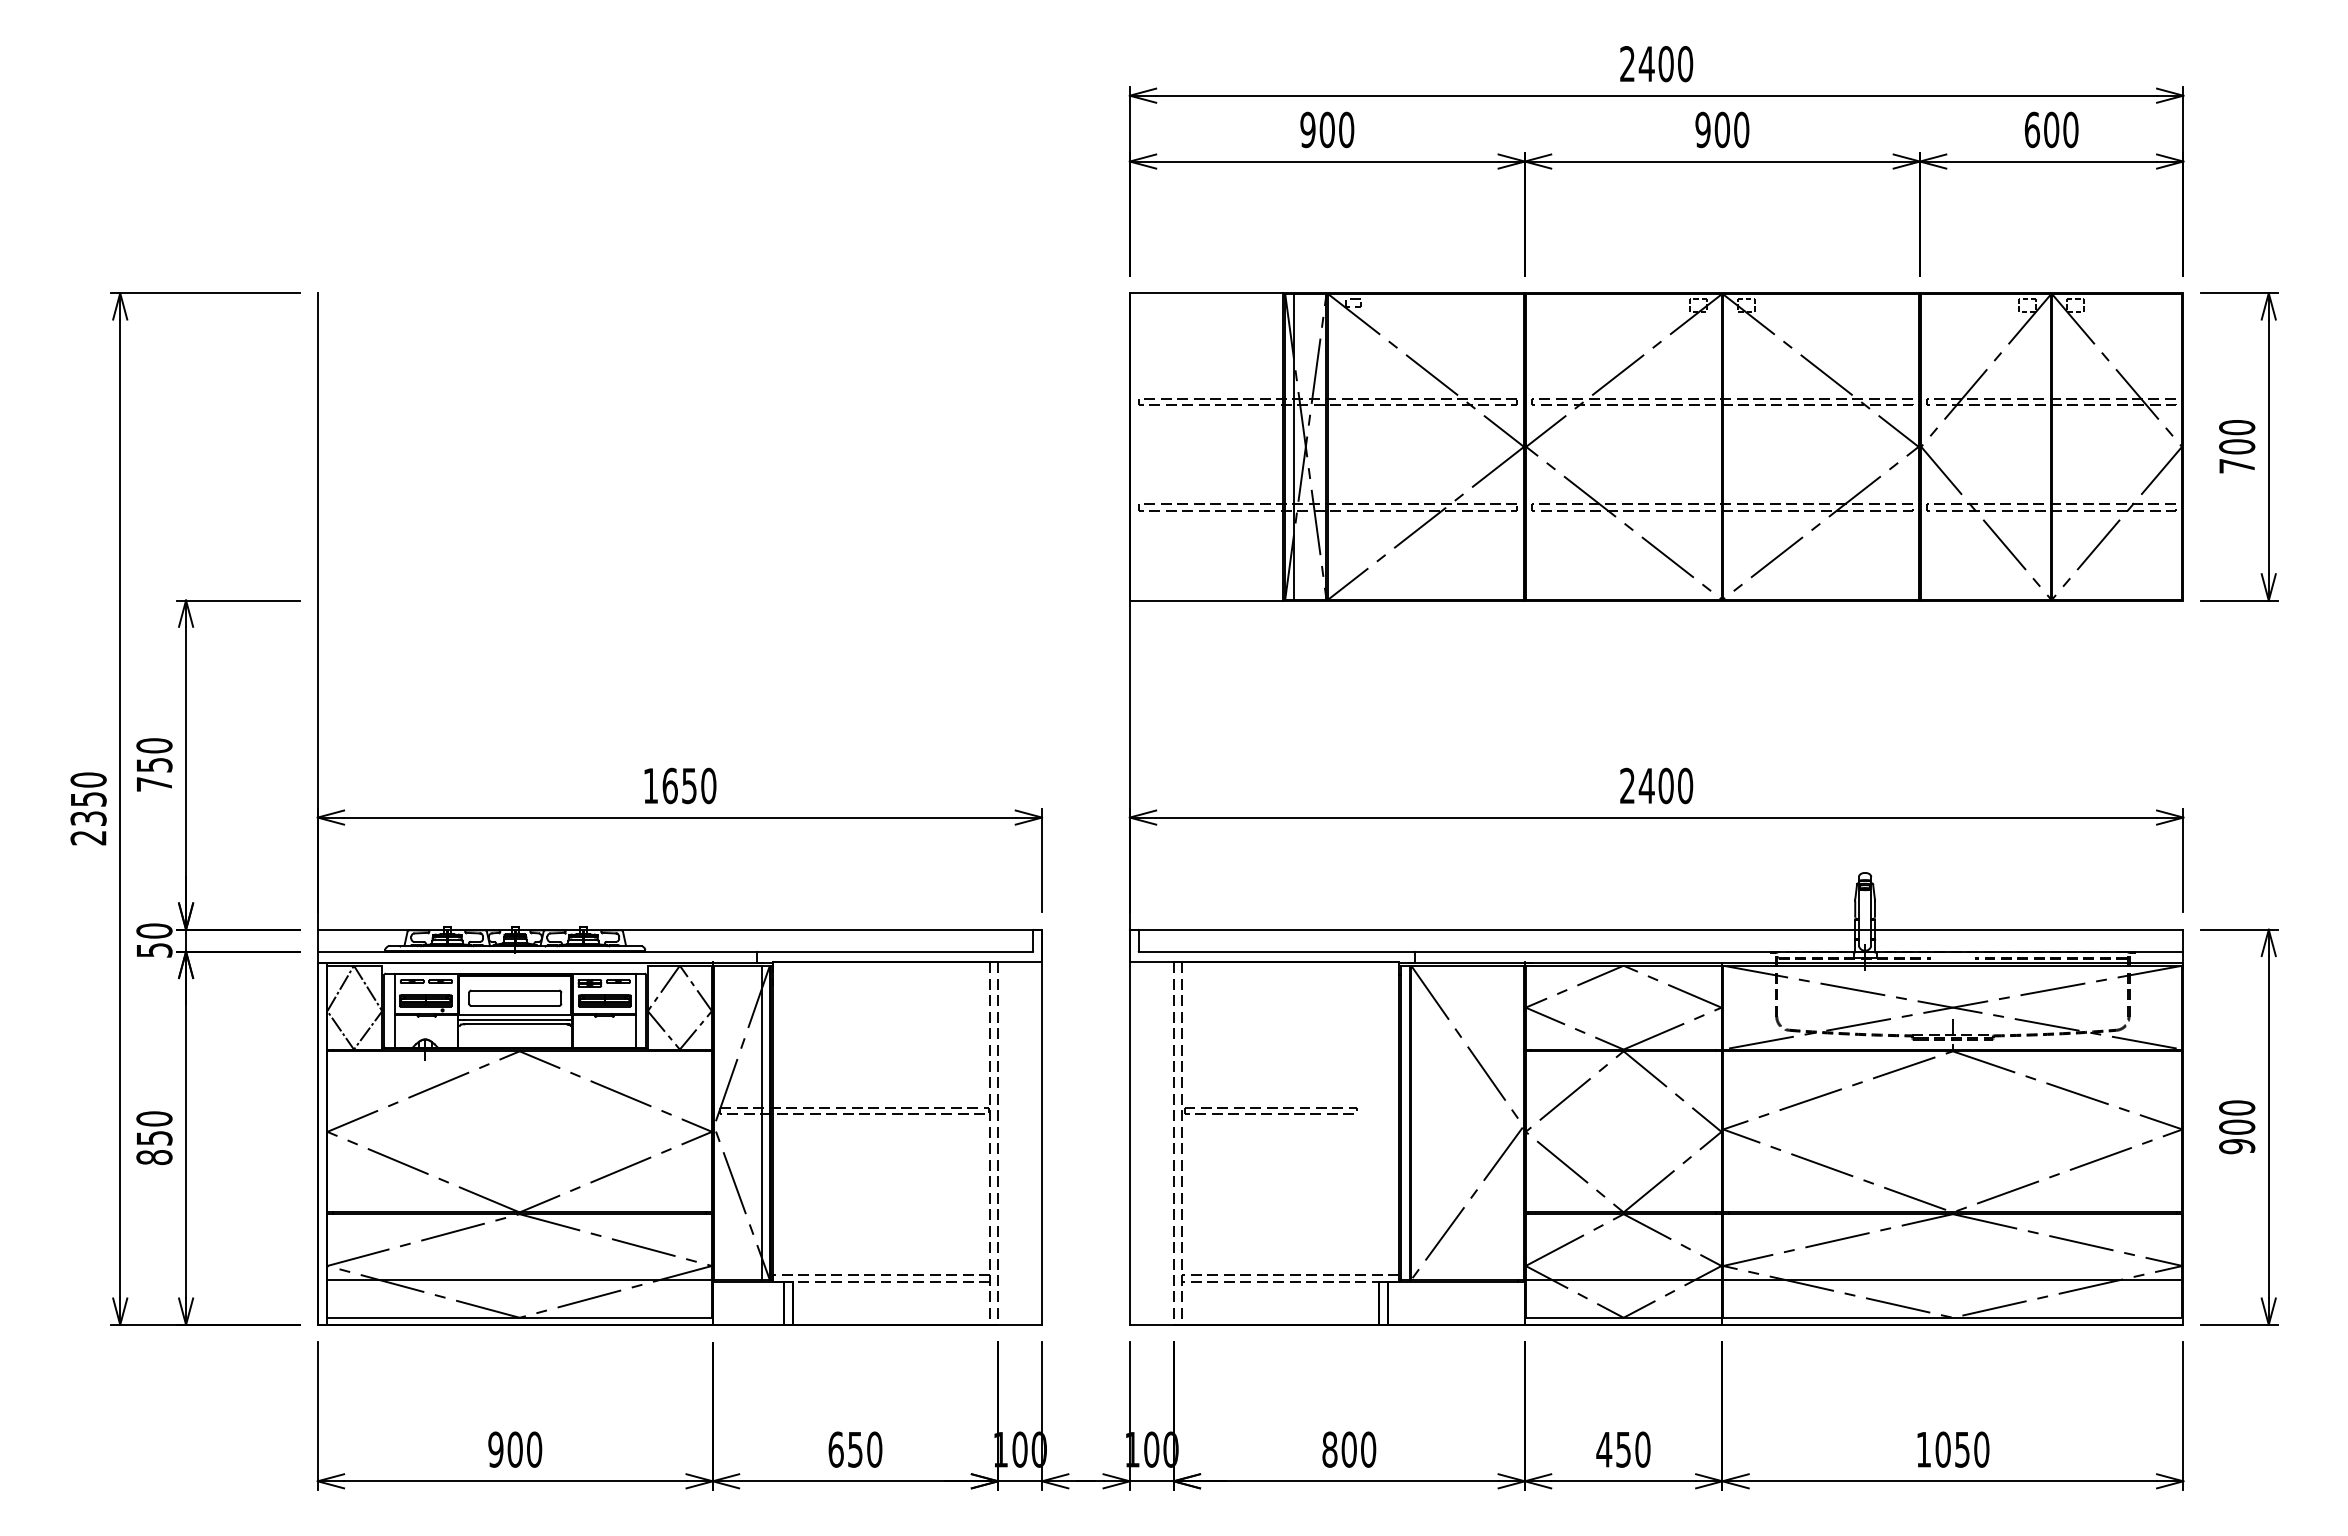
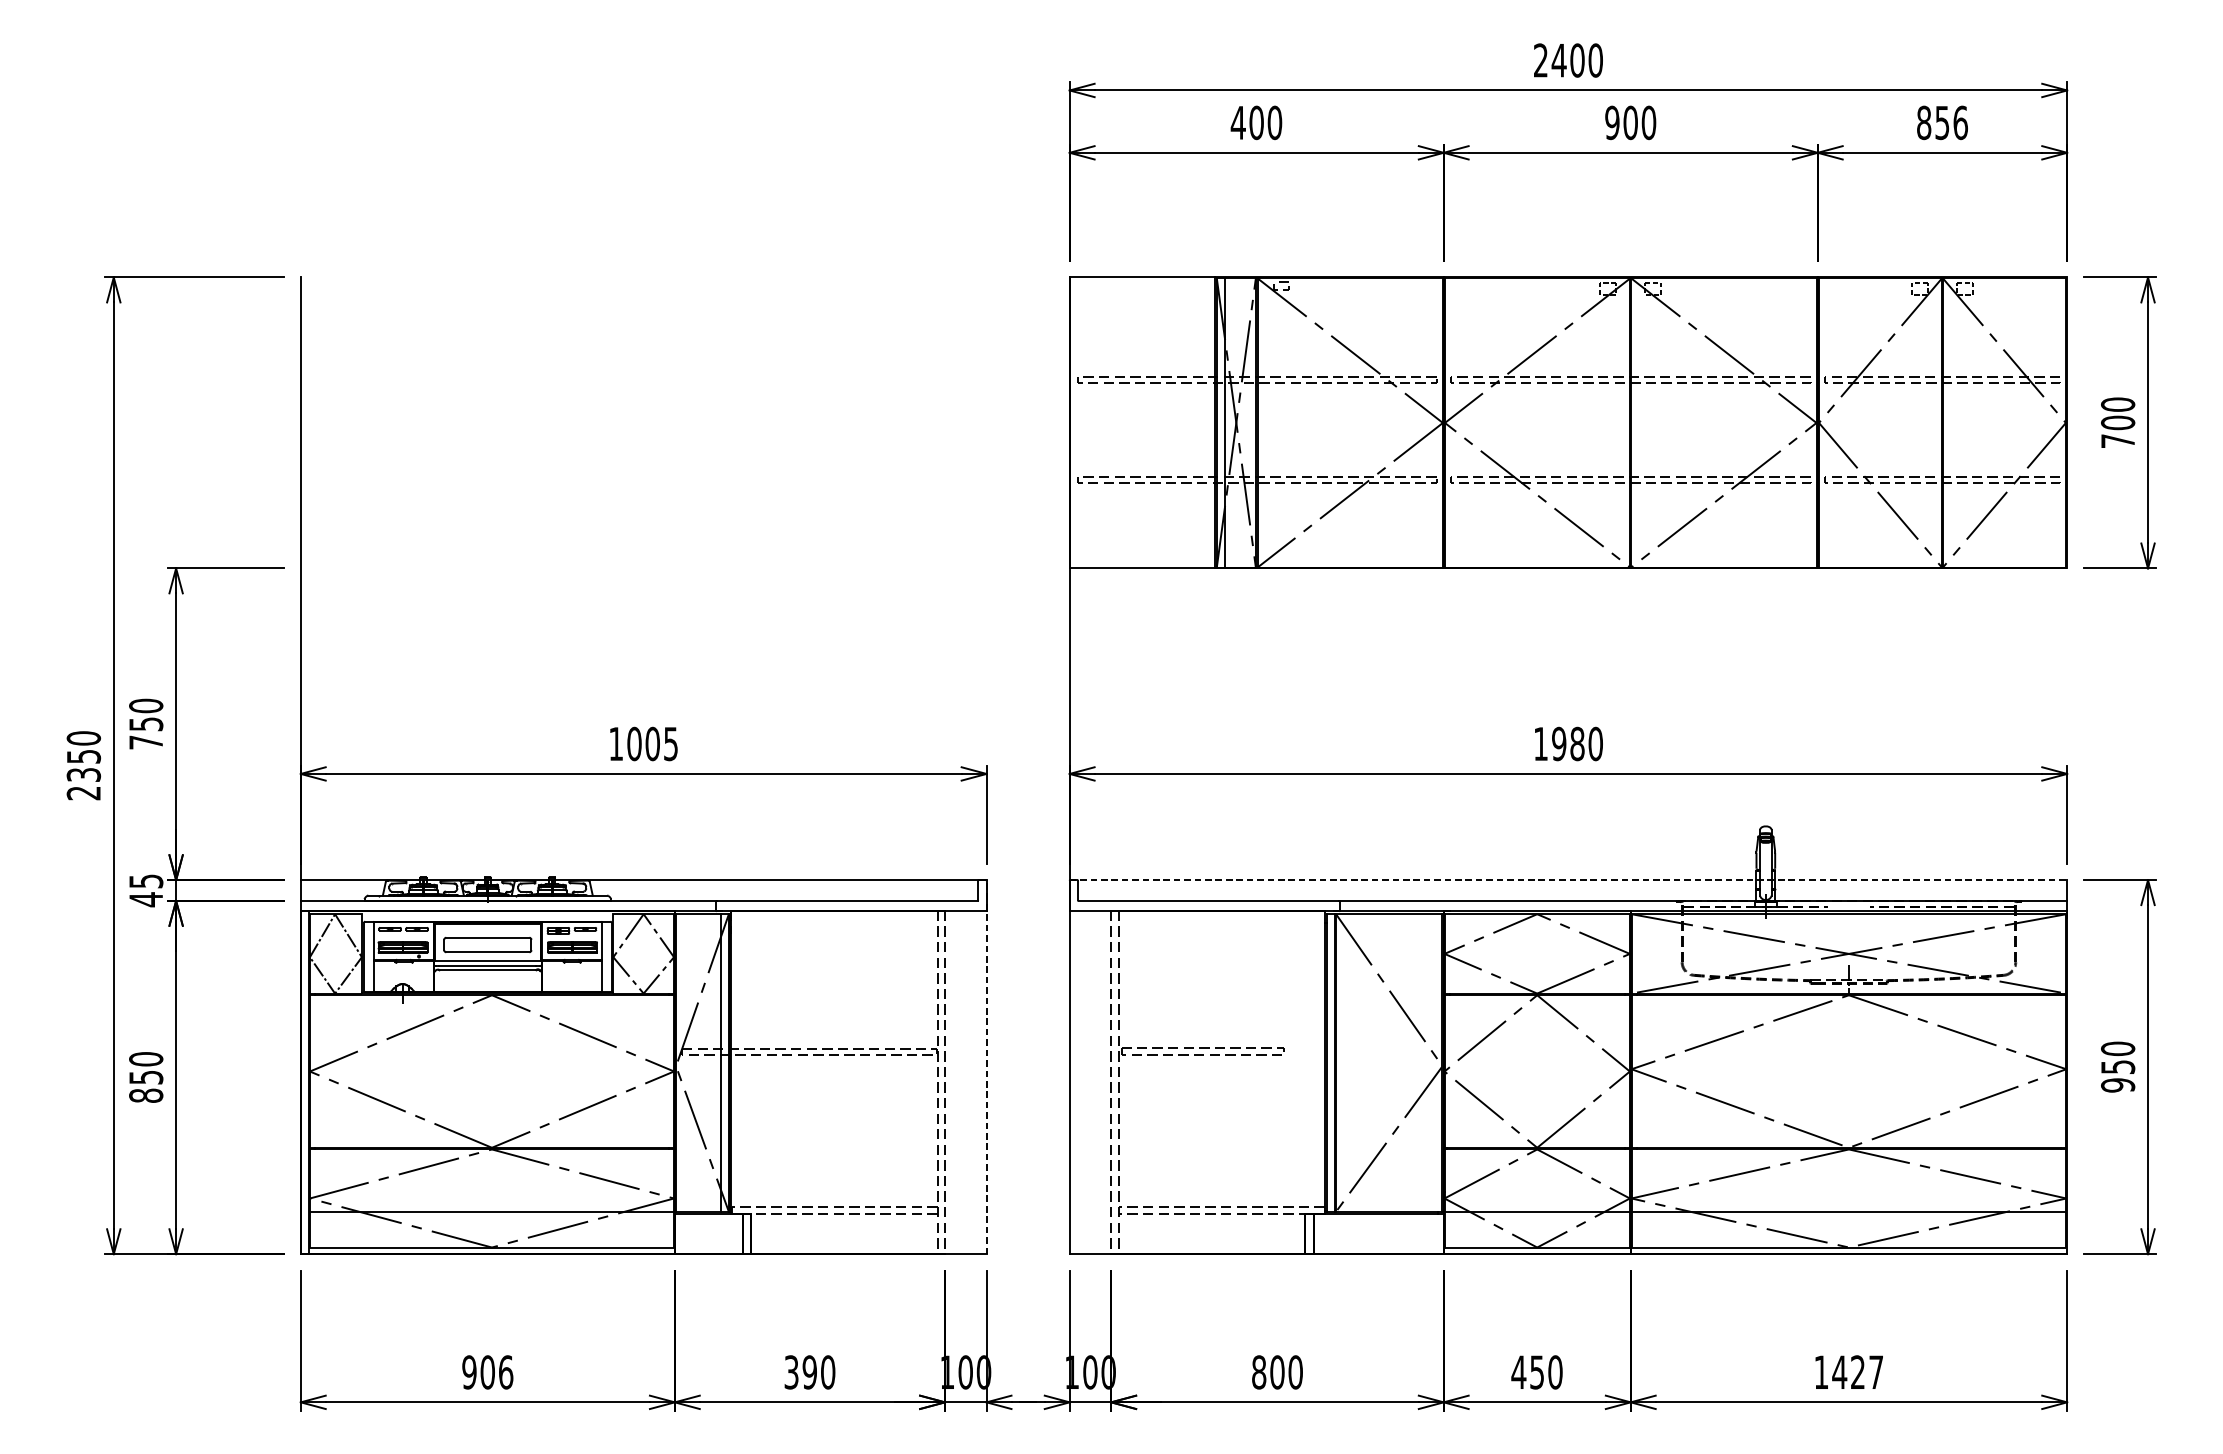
text: (1307, 129) -> (1237, 122), 900 -> 400
text: (2051, 129) -> (1942, 122), 600 -> 856
text: (689, 785) -> (652, 743), 1650 -> 1005
text: (1646, 785) -> (1558, 743), 2400 -> 1980
line: (1656, 929) -> (1568, 879), solid -> dashed
text: (154, 940) -> (146, 890), 50 -> 45
text: (2237, 1126) -> (2118, 1066), 900 -> 950
line: (1042, 1127) -> (986, 1067), solid -> dashed
text: (534, 1449) -> (506, 1372), 900 -> 906
text: (845, 1449) -> (800, 1372), 650 -> 390
text: (1962, 1449) -> (1858, 1372), 1050 -> 1427

